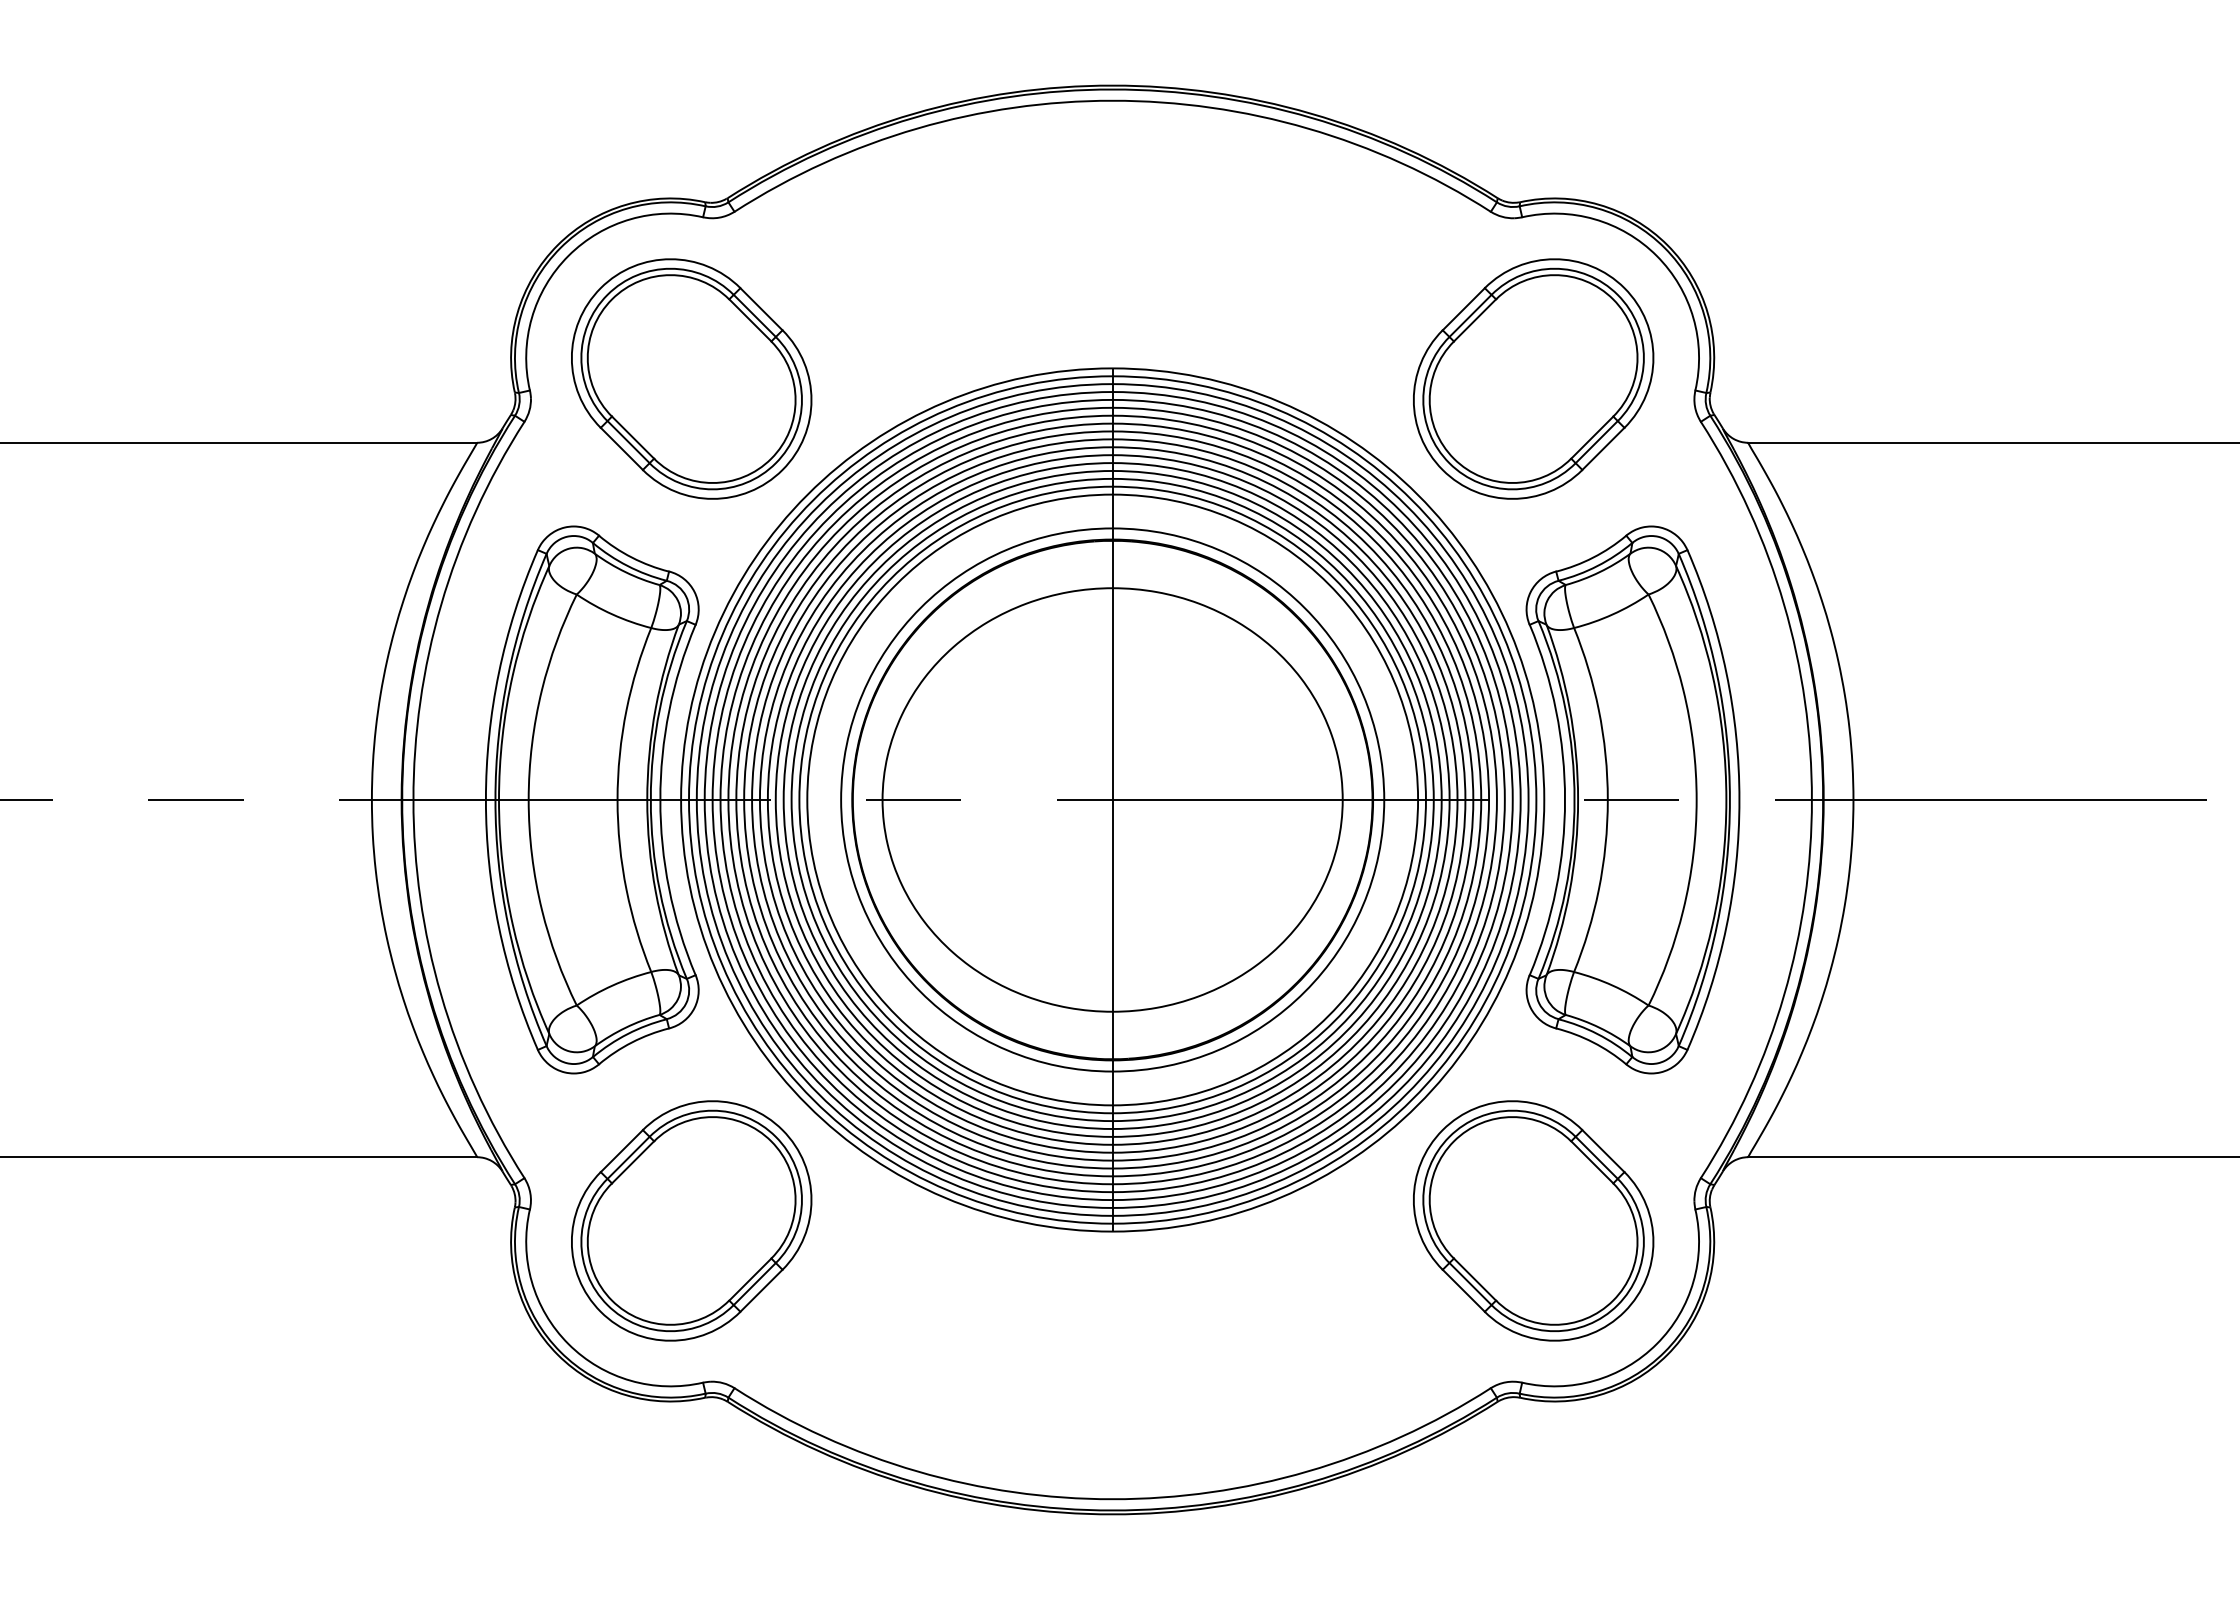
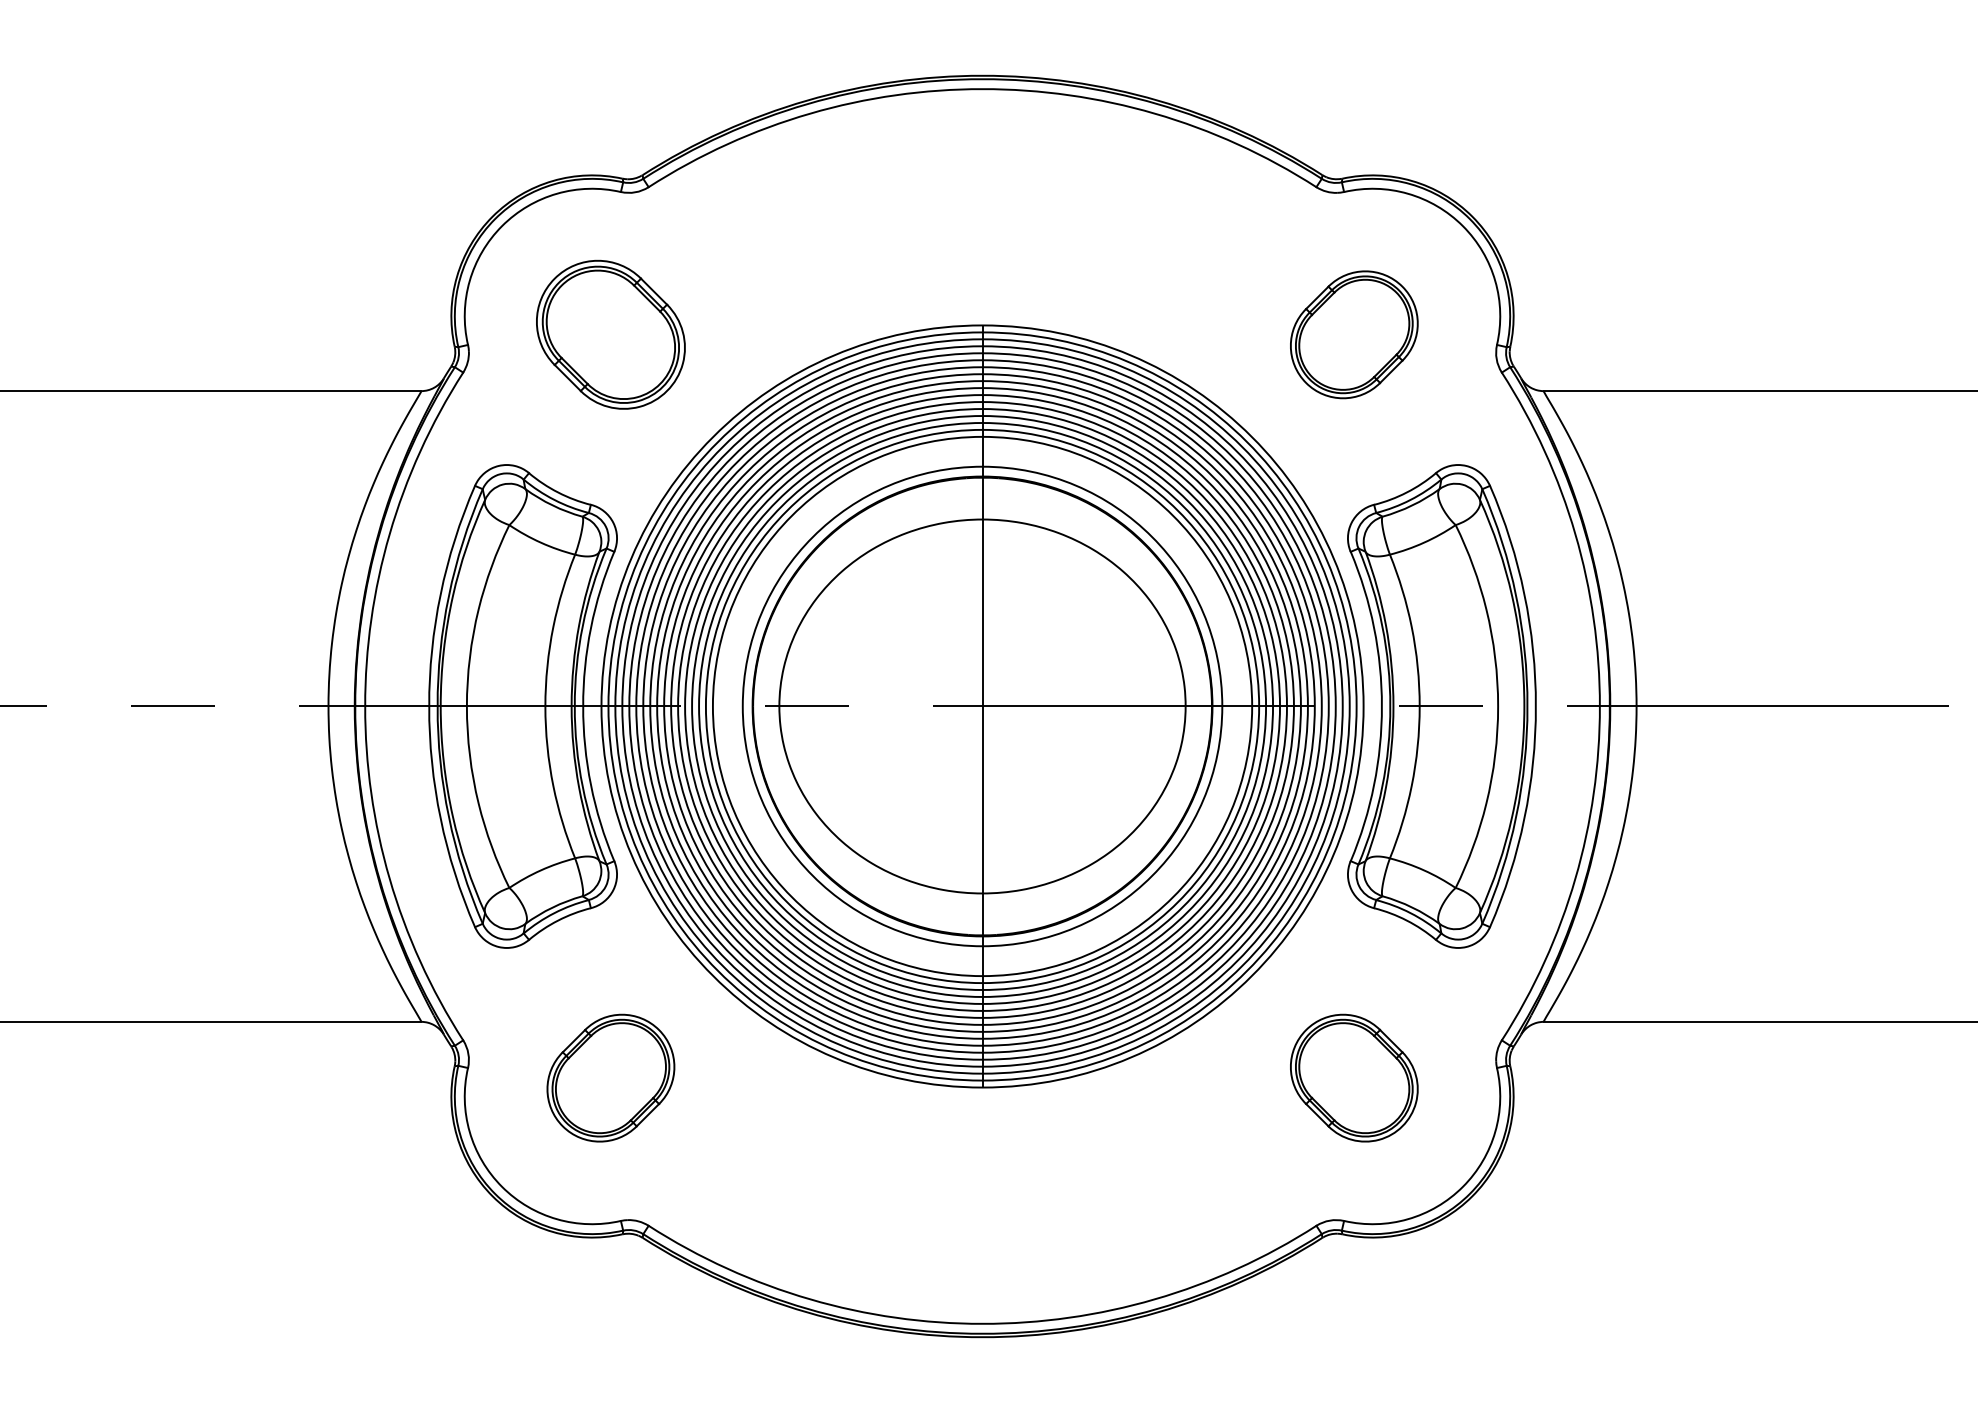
part: (691, 378) -> (610, 334), size x0.7
part: (1533, 378) -> (1354, 334), size x0.6
part: (691, 1220) -> (610, 1077), size x0.6
part: (1533, 1220) -> (1354, 1077), size x0.6

